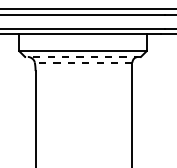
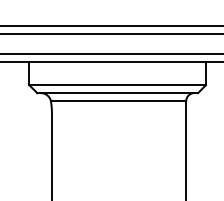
line: (83, 56) -> (118, 92), dashed -> solid
line: (83, 62) -> (118, 100), dashed -> solid

